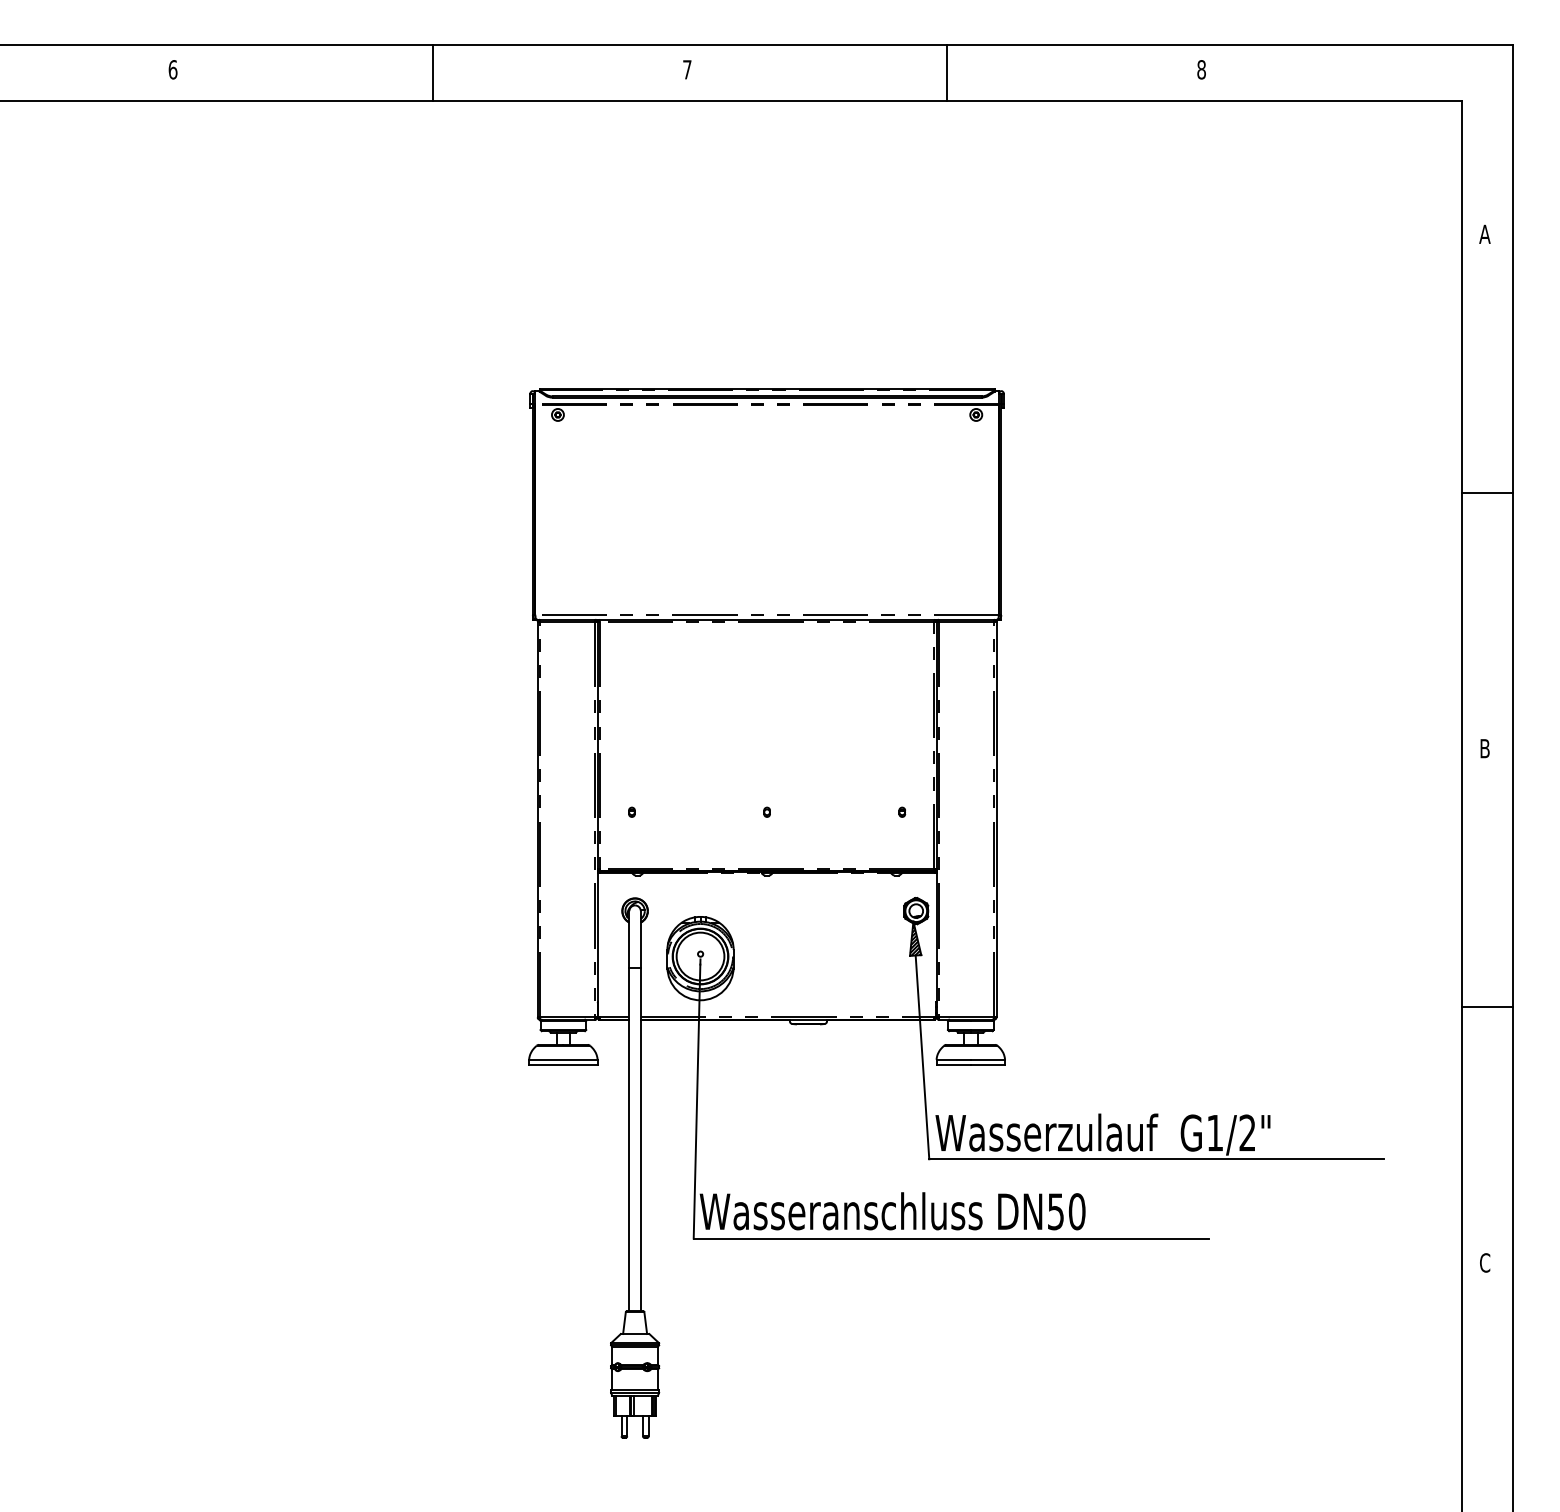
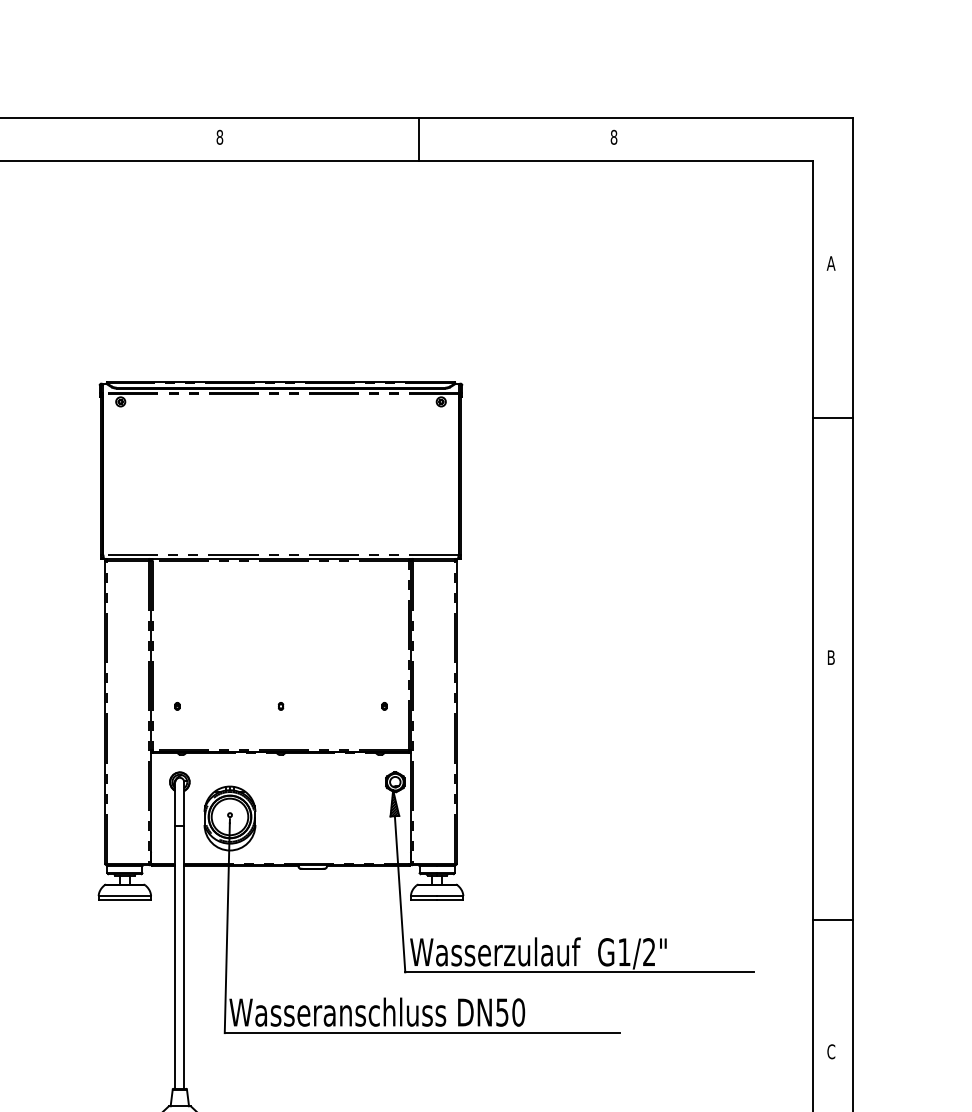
text: (687, 69) -> (220, 137), 7 -> 8
line: (433, 72) -> (25, 139), removed
line: (1487, 492) -> (833, 418), moved
line: (1487, 1006) -> (833, 919), moved

